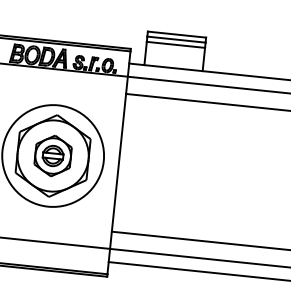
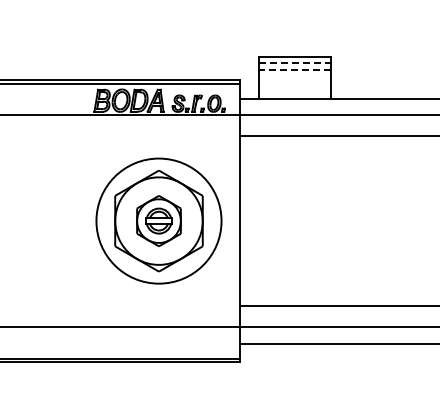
line: (176, 39) -> (295, 63), solid -> dashed
line: (176, 44) -> (295, 69), solid -> dashed

